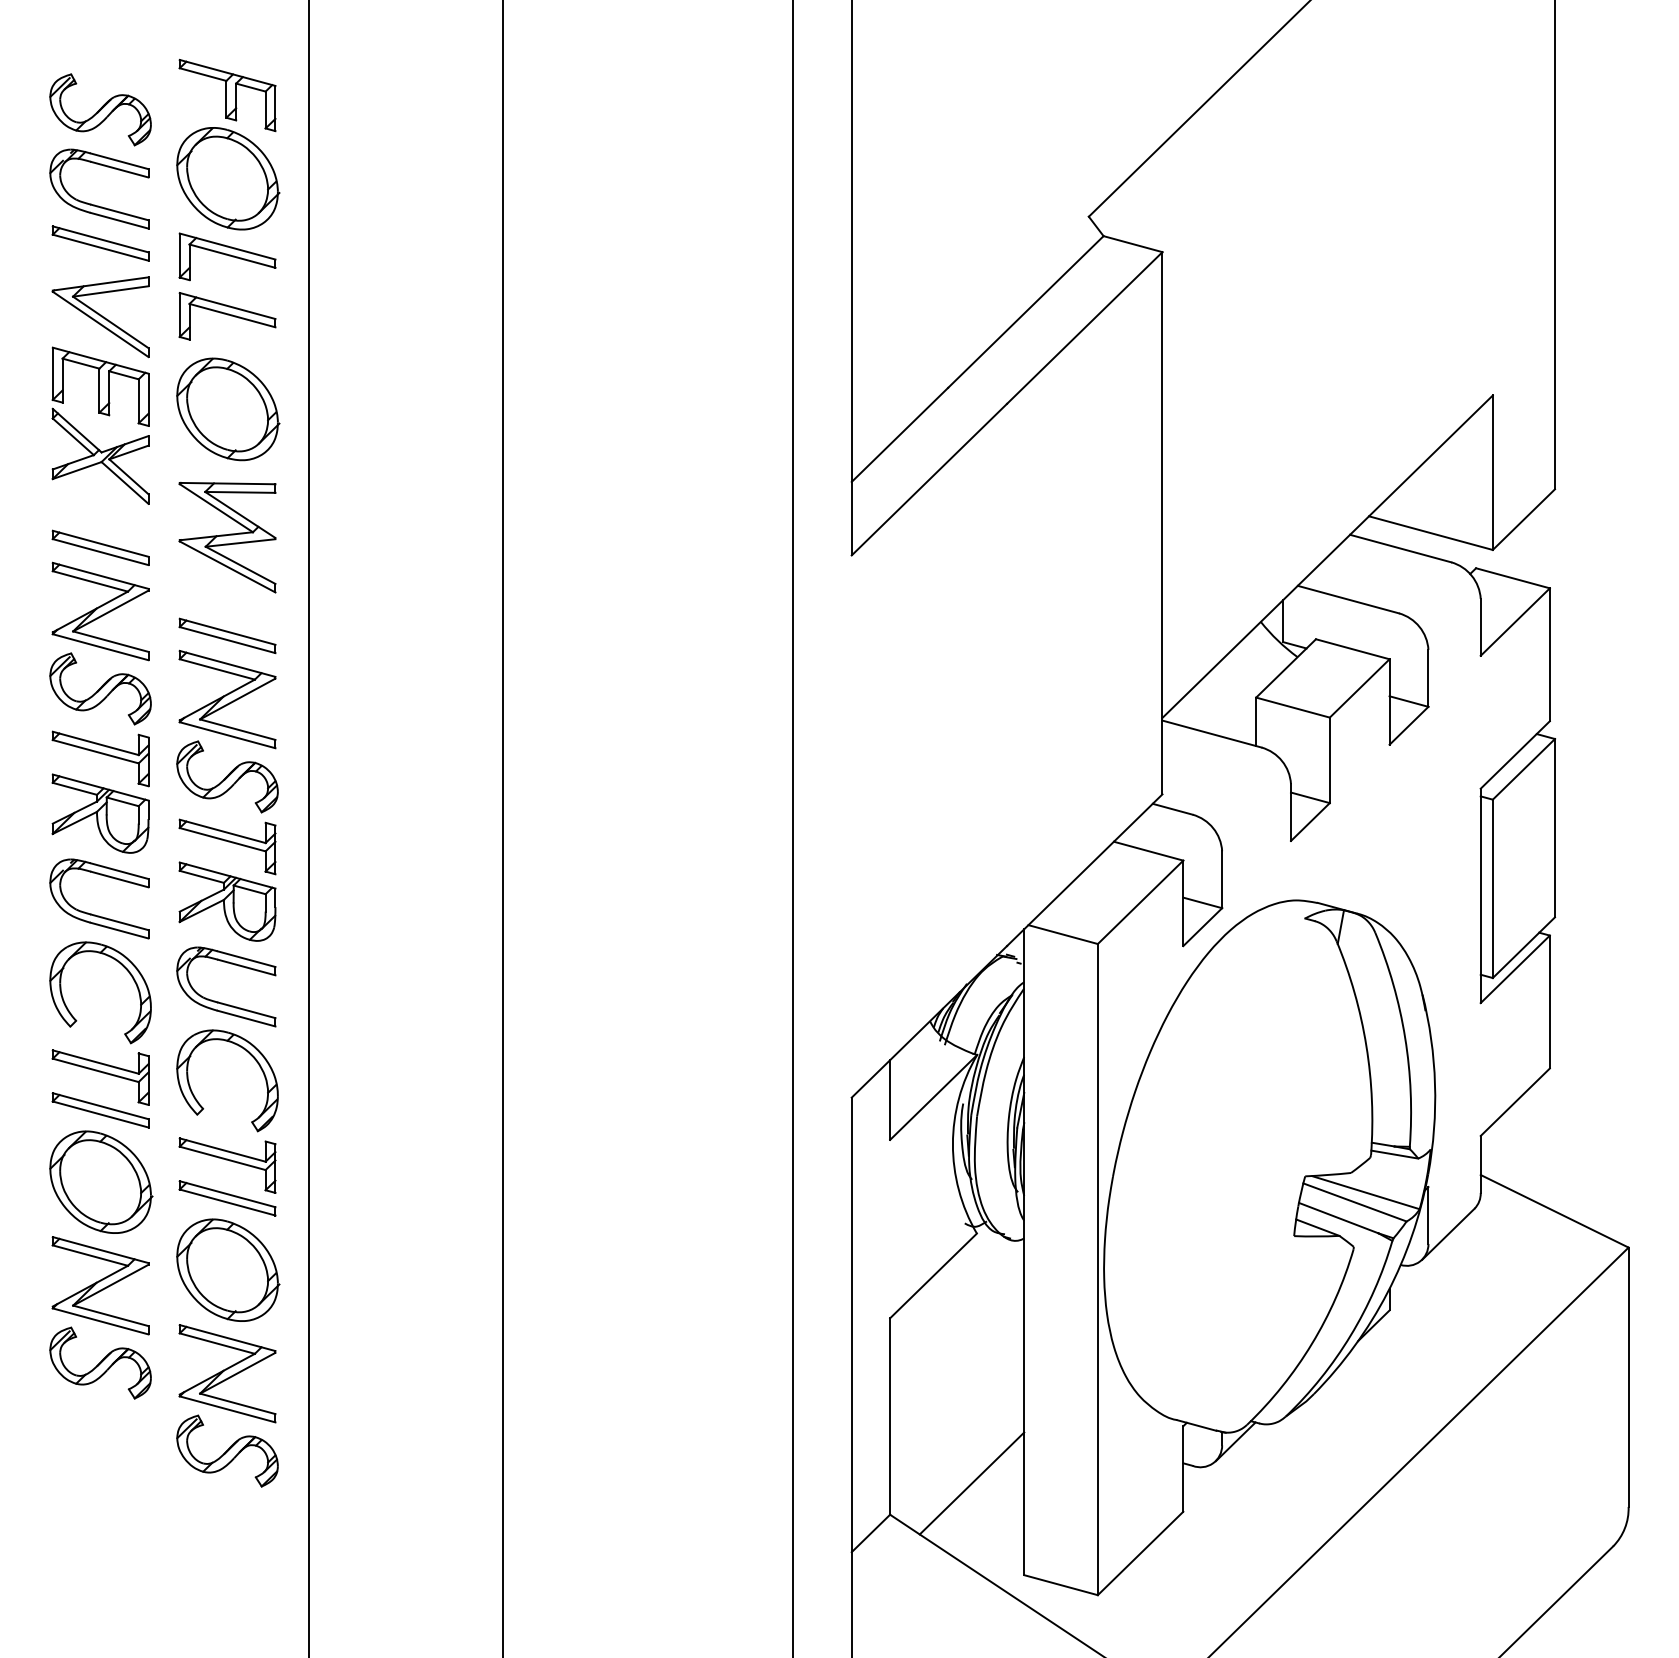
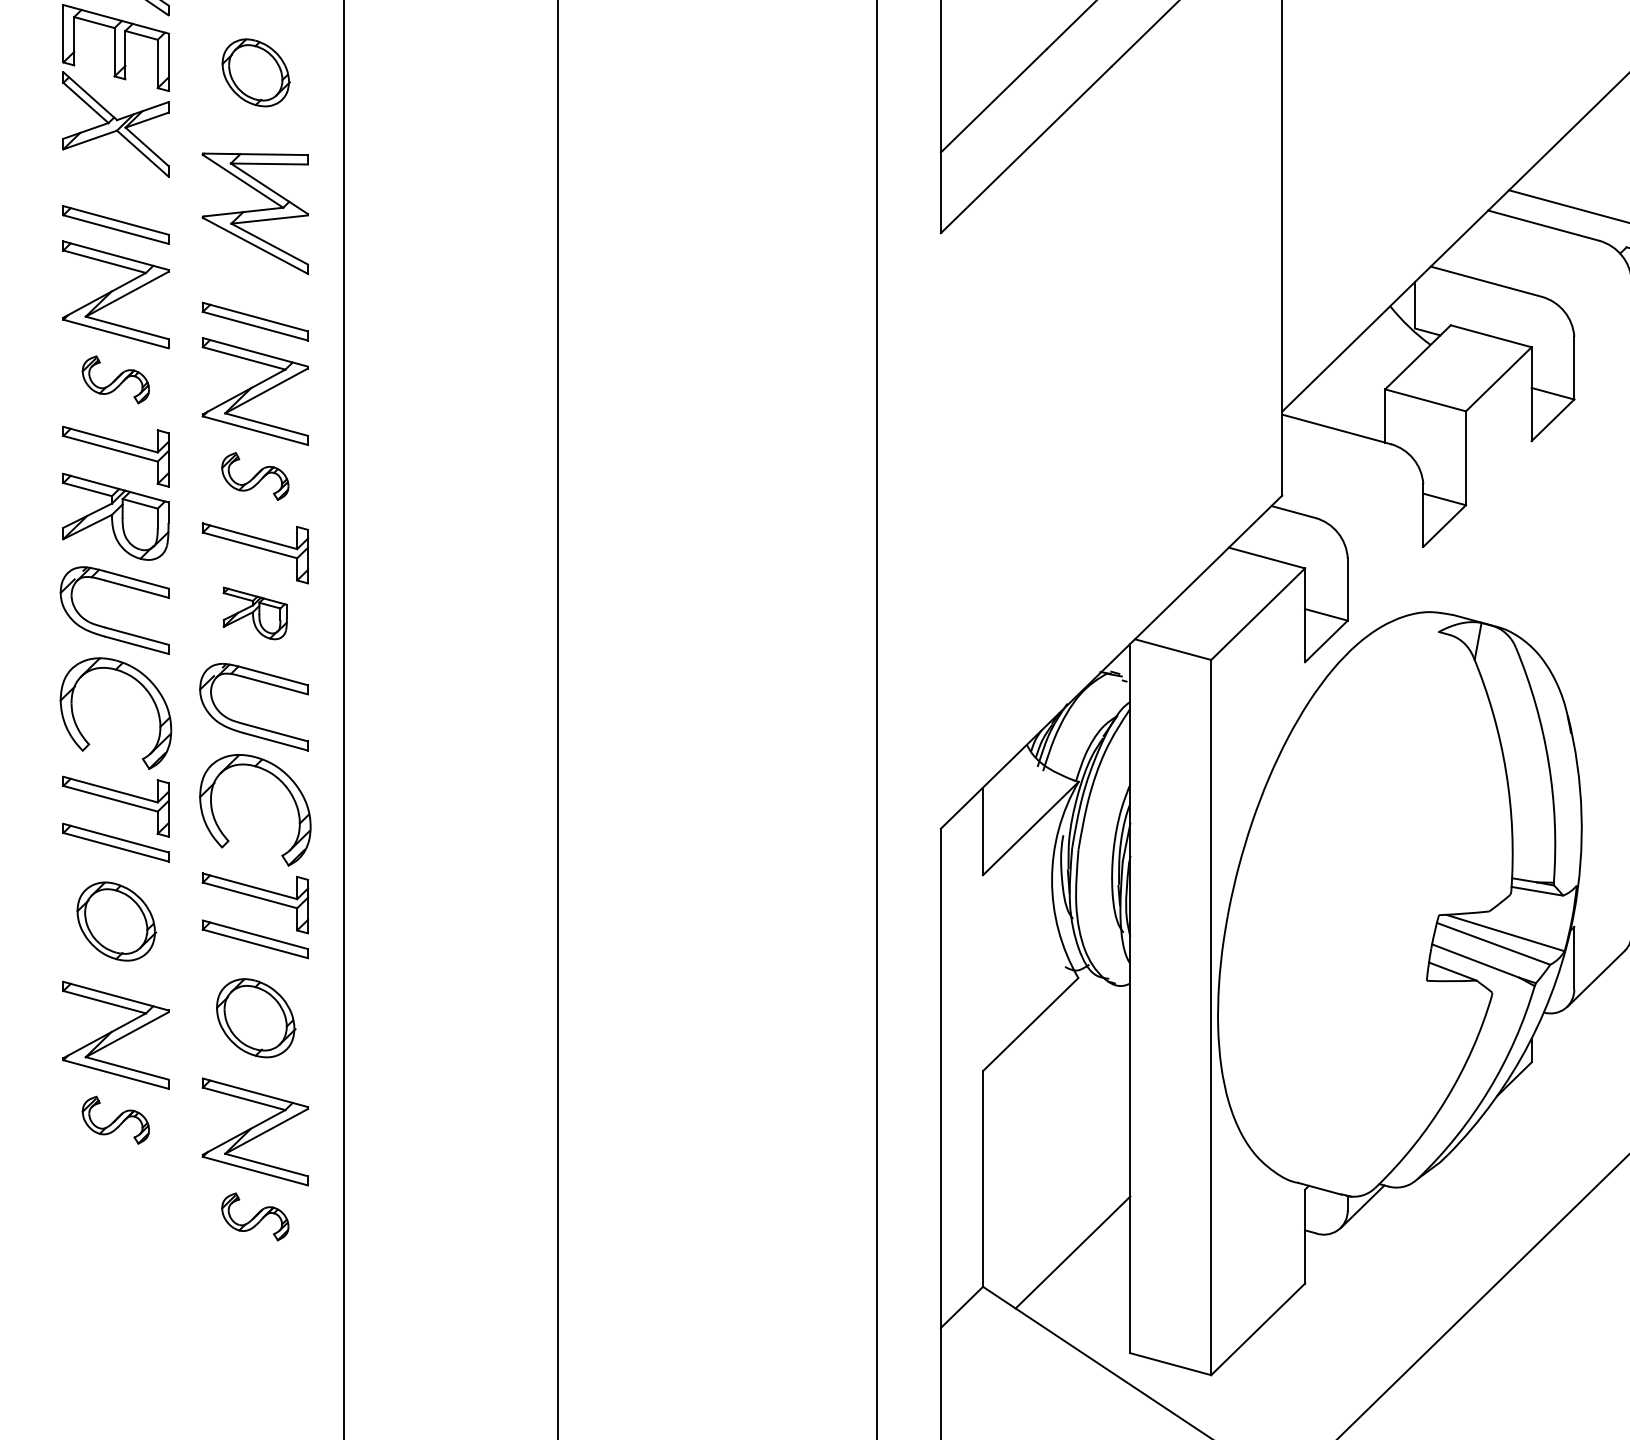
part: (228, 409) -> (256, 72), size x0.6
part: (100, 688) -> (115, 379), size x0.6
part: (227, 776) -> (255, 476), size x0.6
part: (227, 901) -> (255, 613), size x0.6
part: (101, 1181) -> (116, 920), size x0.7
part: (228, 1269) -> (256, 1017), size x0.7
part: (100, 1362) -> (115, 1119), size x0.6
part: (227, 1450) -> (255, 1216), size x0.6

